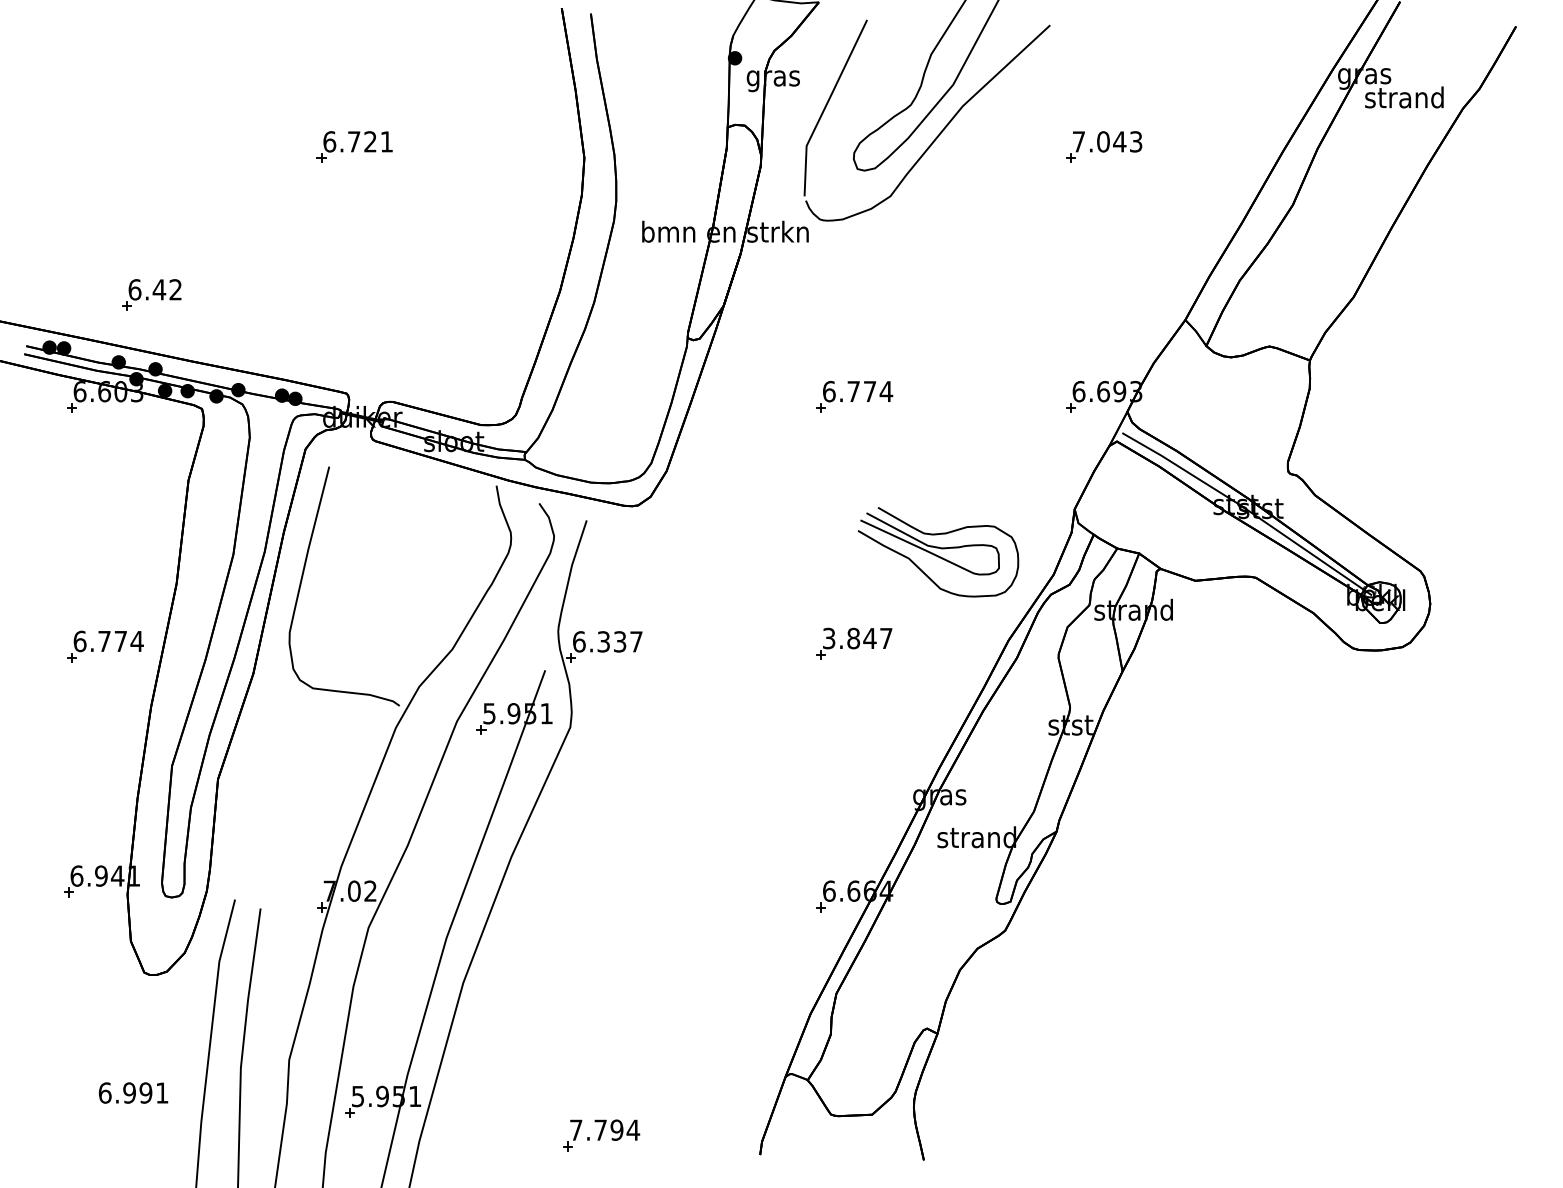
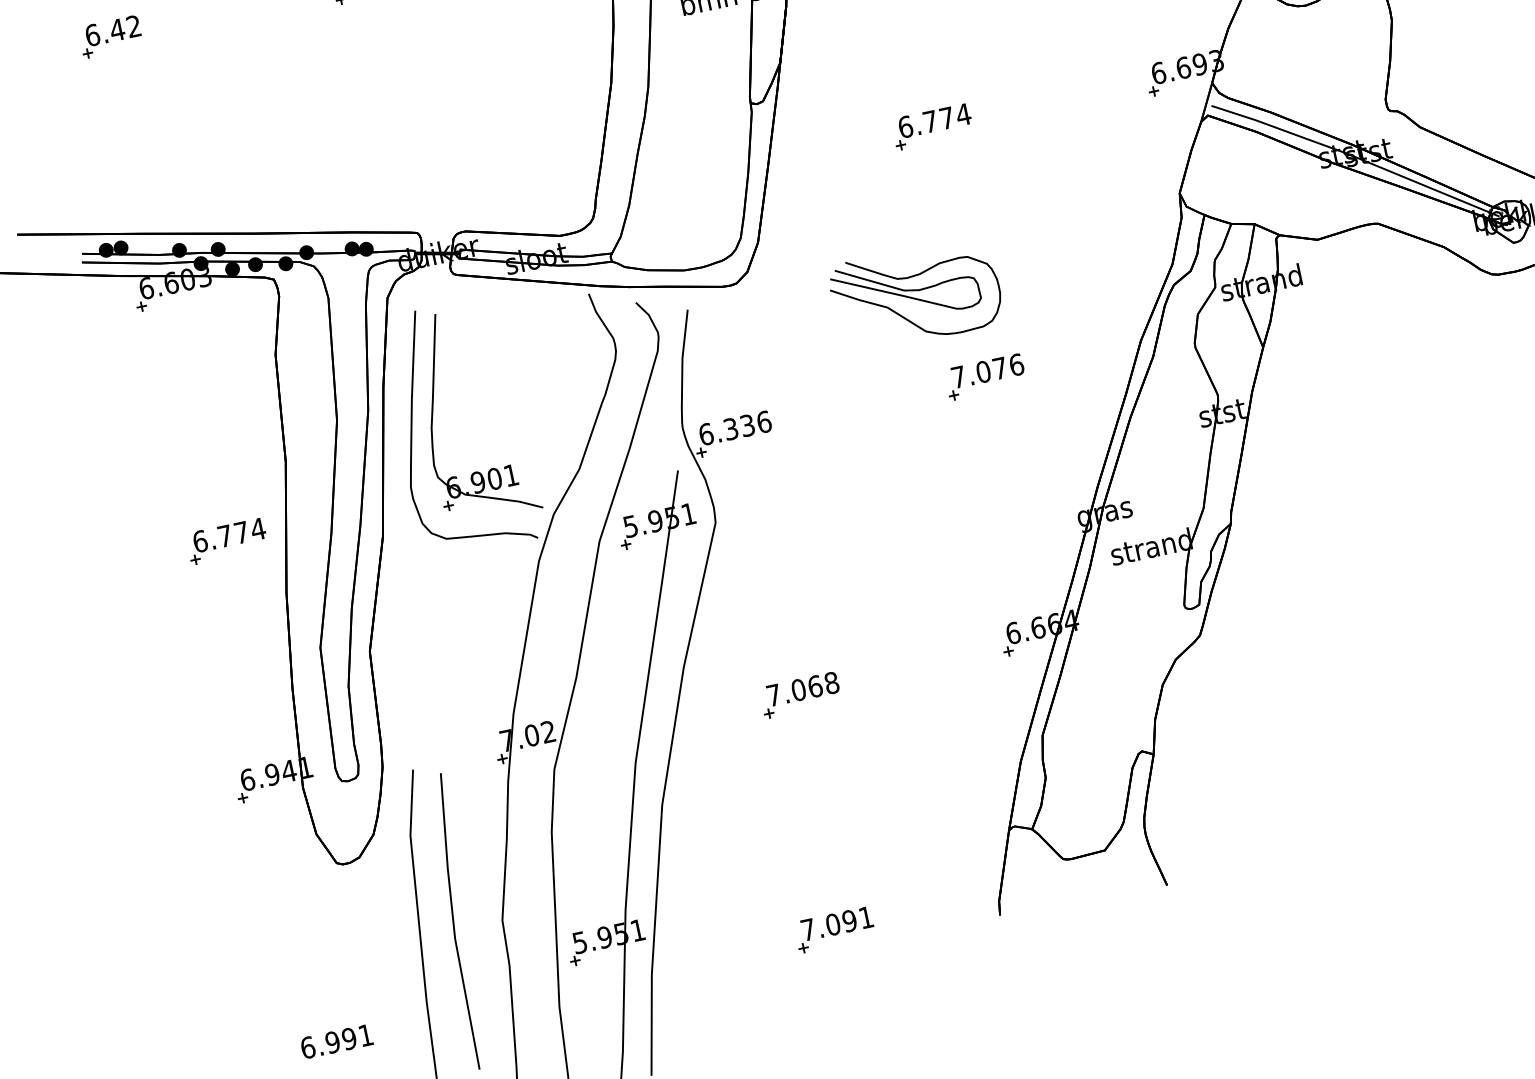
part: (151, 294) -> (110, 36), moved
part: (938, 552) -> (916, 295), moved
part: (326, 565) -> (433, 411), added
text: (857, 638) -> (987, 371), 3.847 -> 7.076
text: (636, 641) -> (764, 421), 6.337 -> 6.336
part: (616, 906) -> (800, 694), added
text: (133, 1092) -> (336, 1041), moved
text: (617, 1129) -> (850, 920), 7.794 -> 7.091

